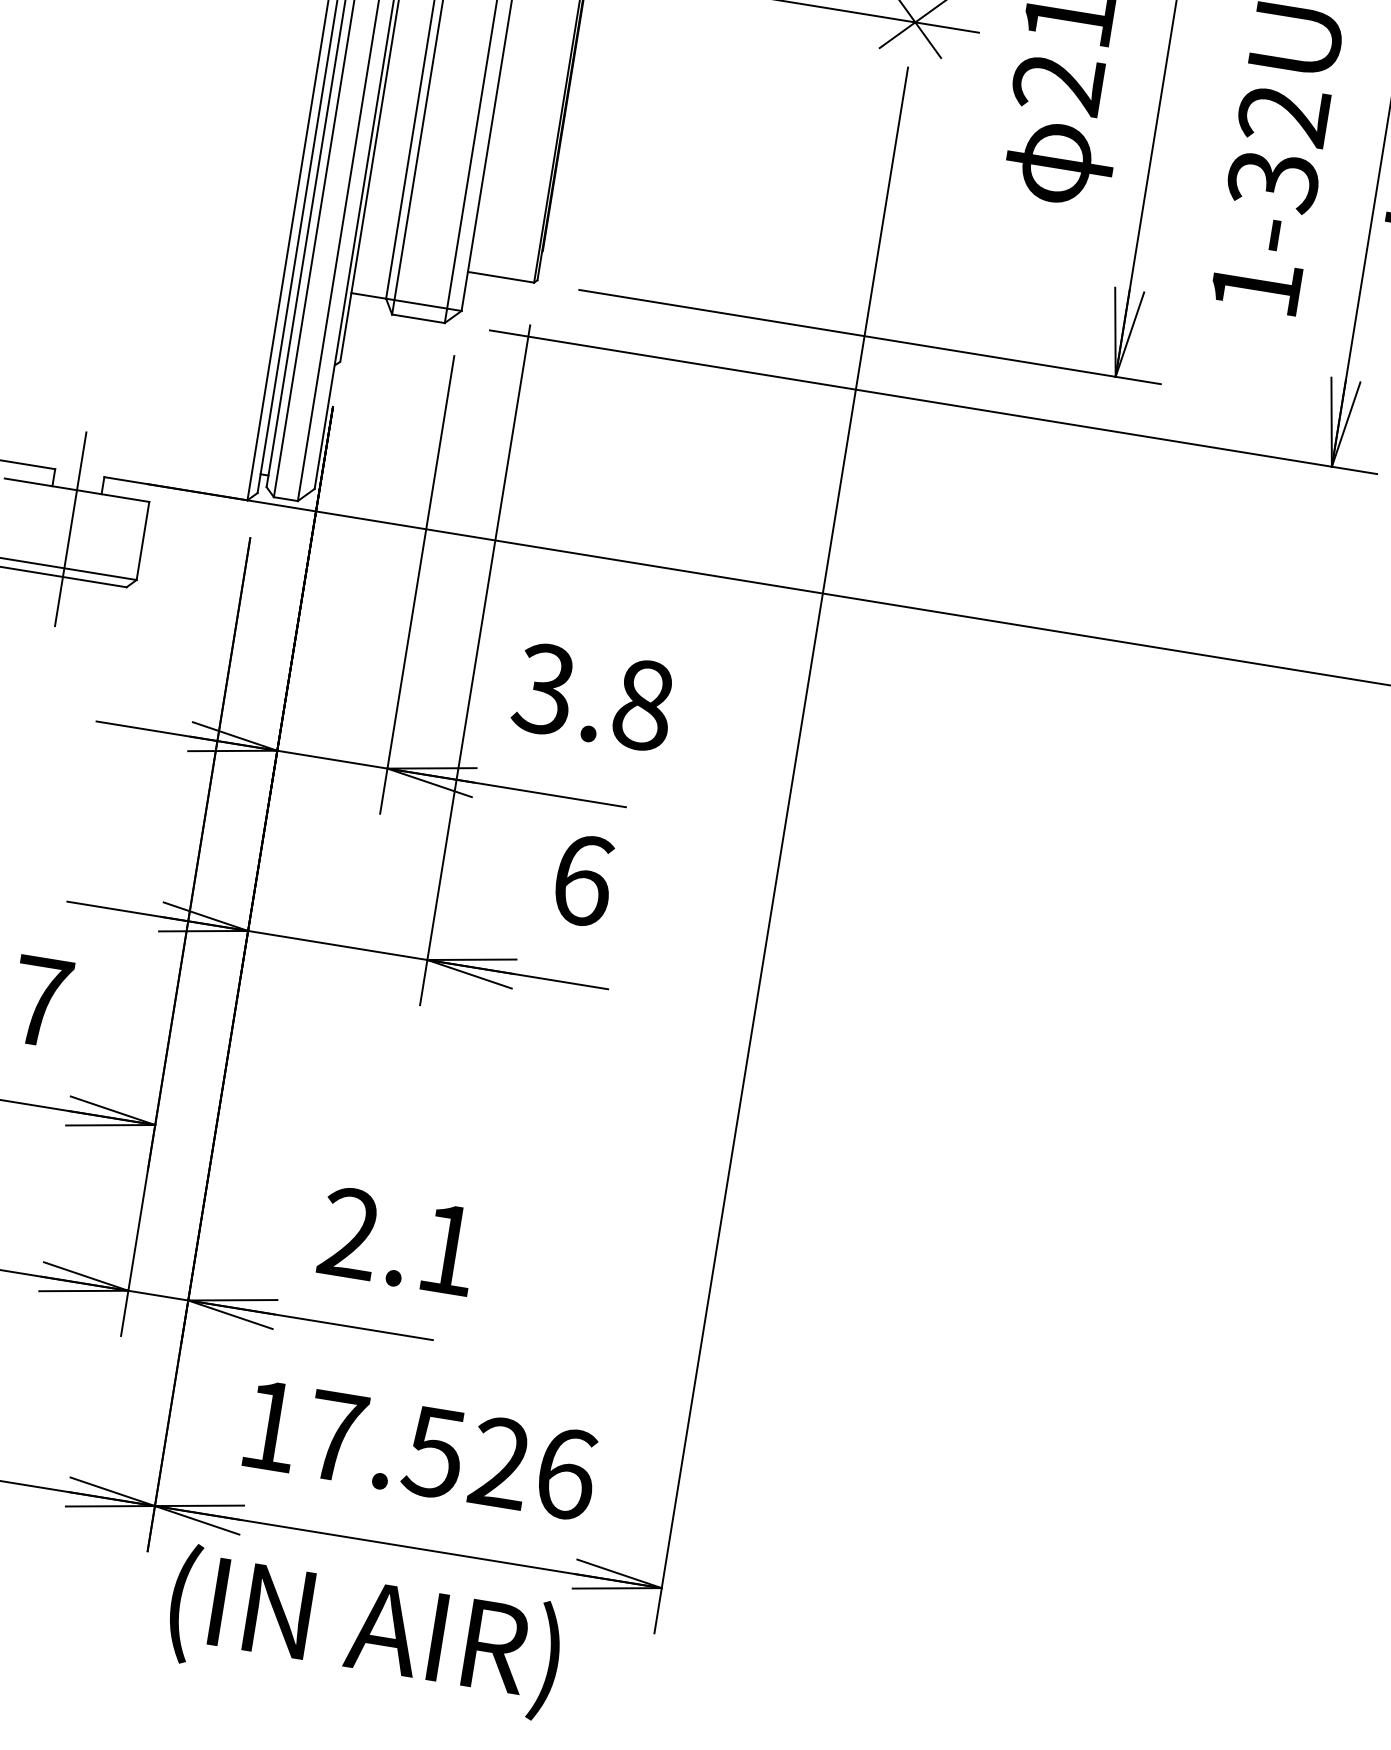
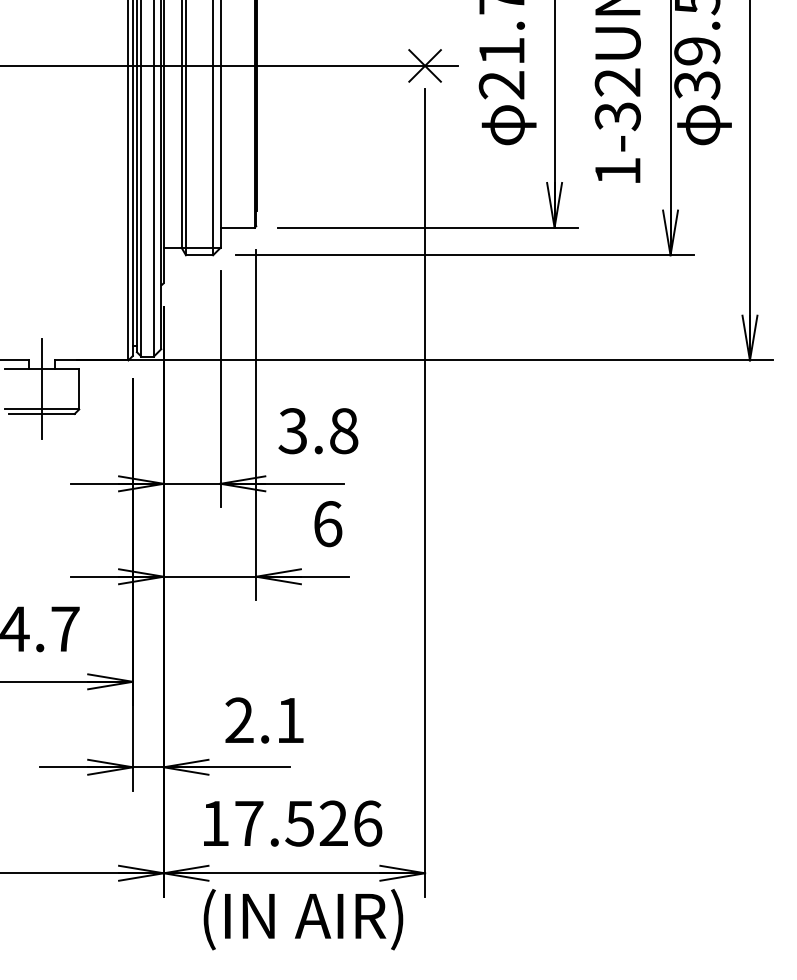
text: (364, 1632) -> (303, 919), moved

